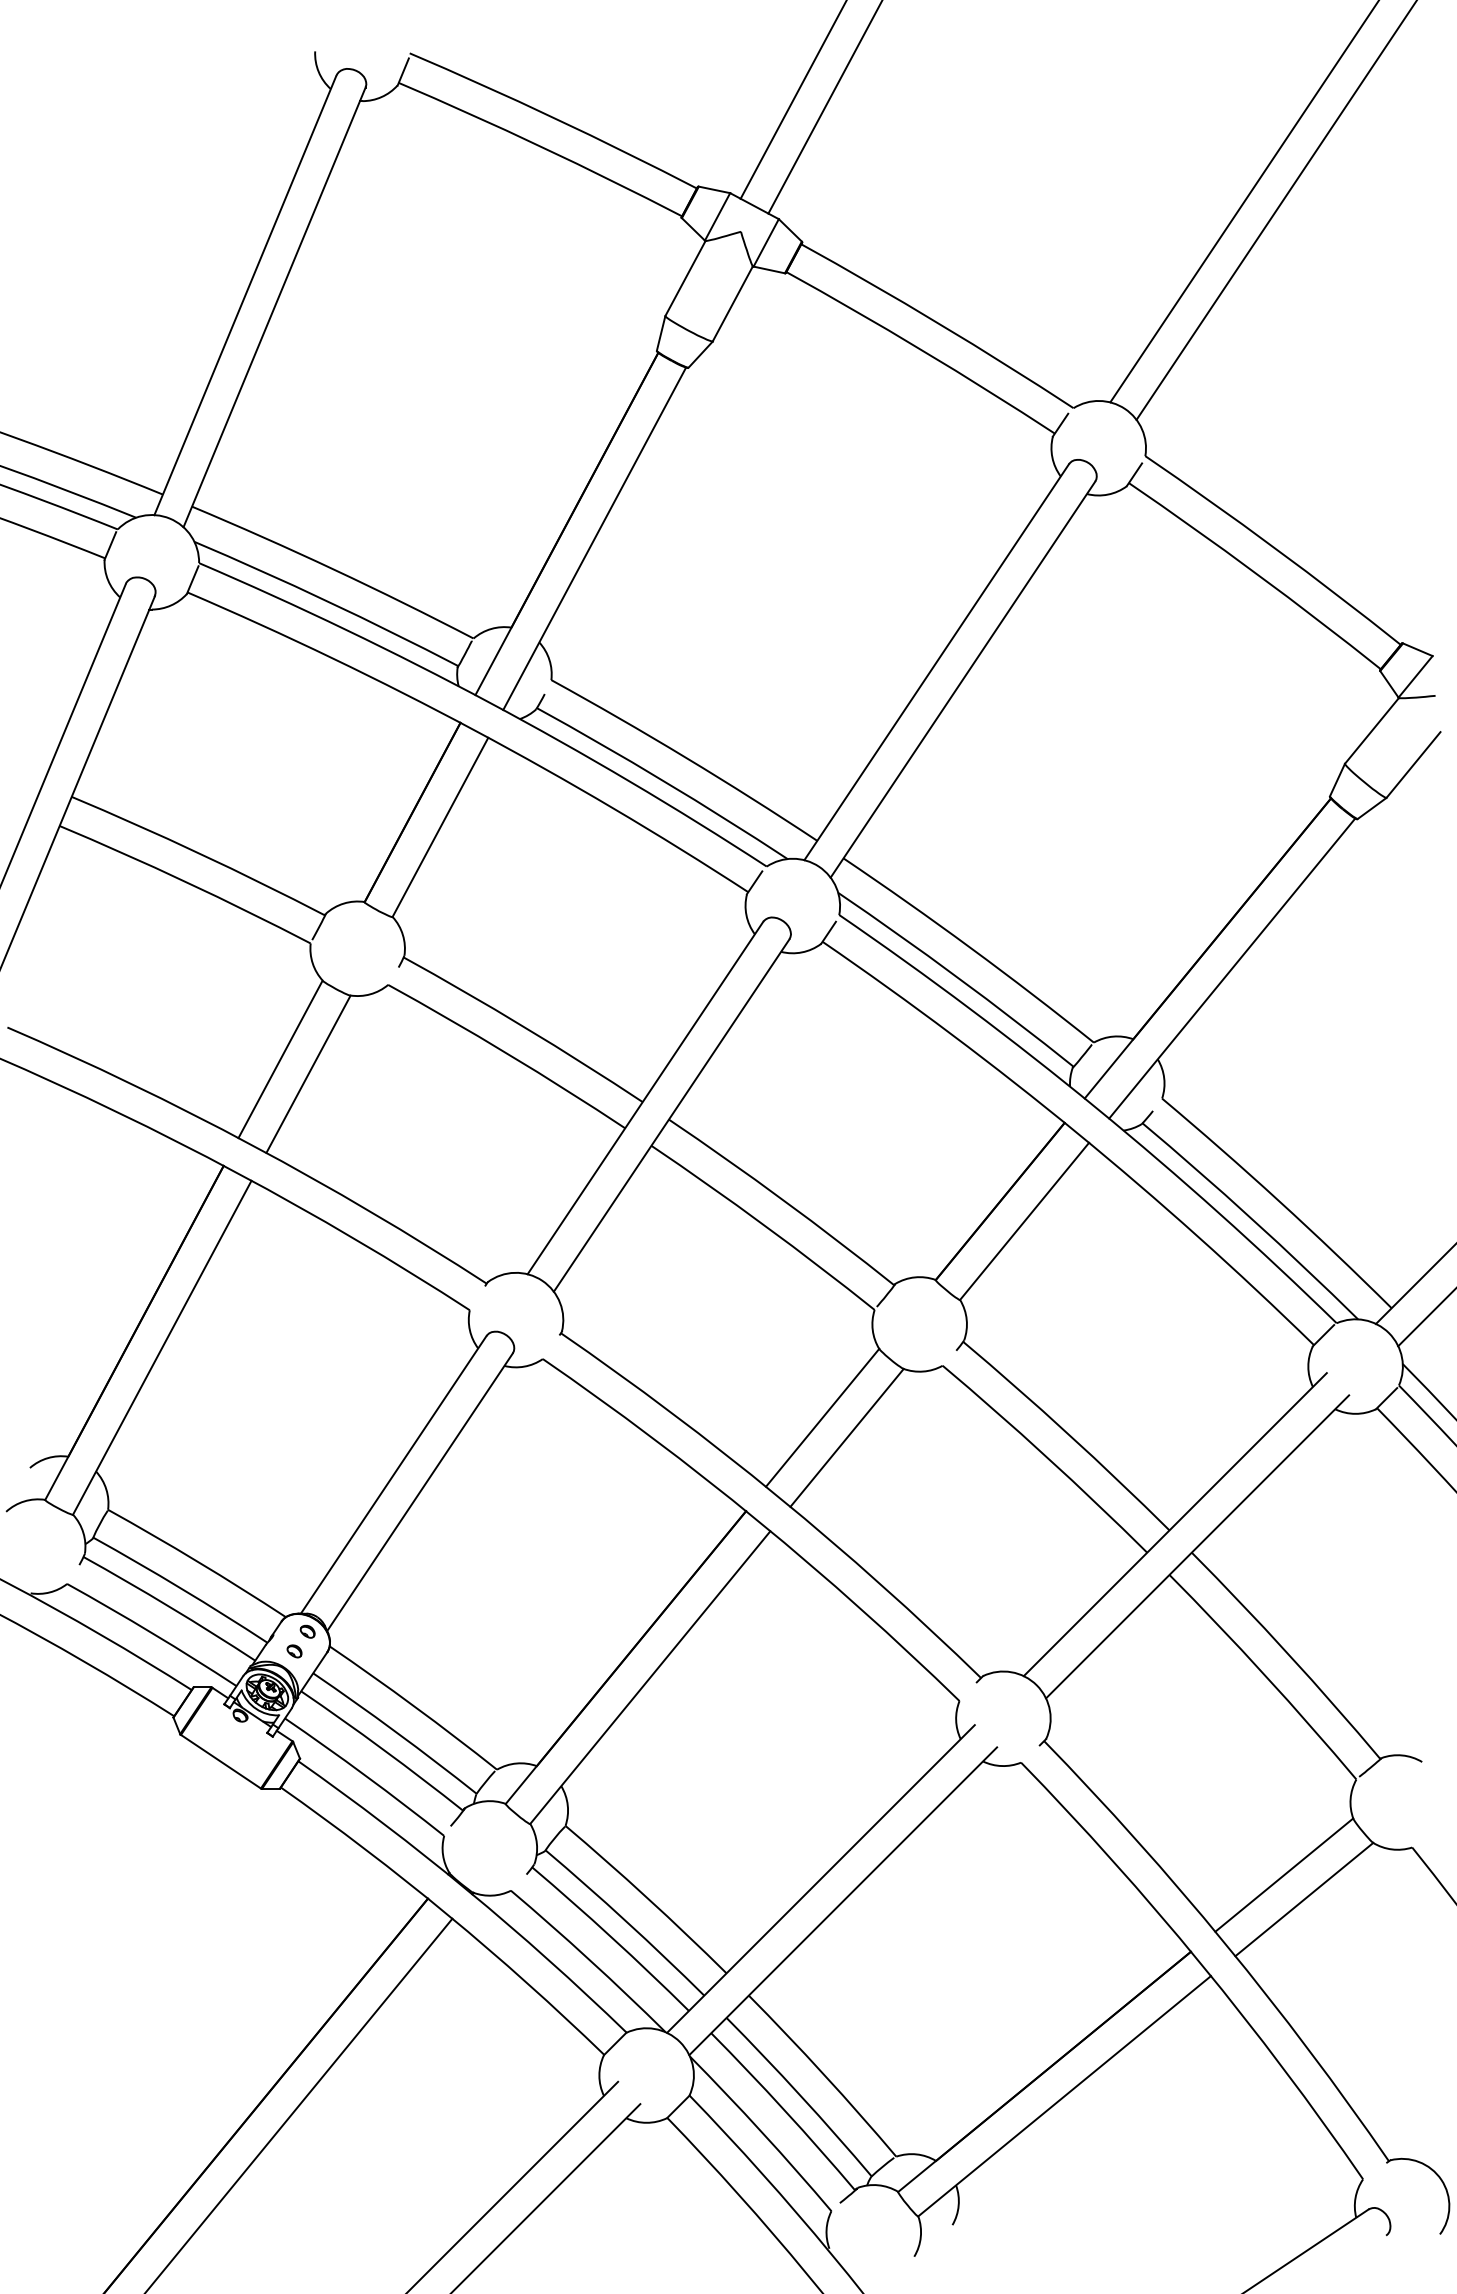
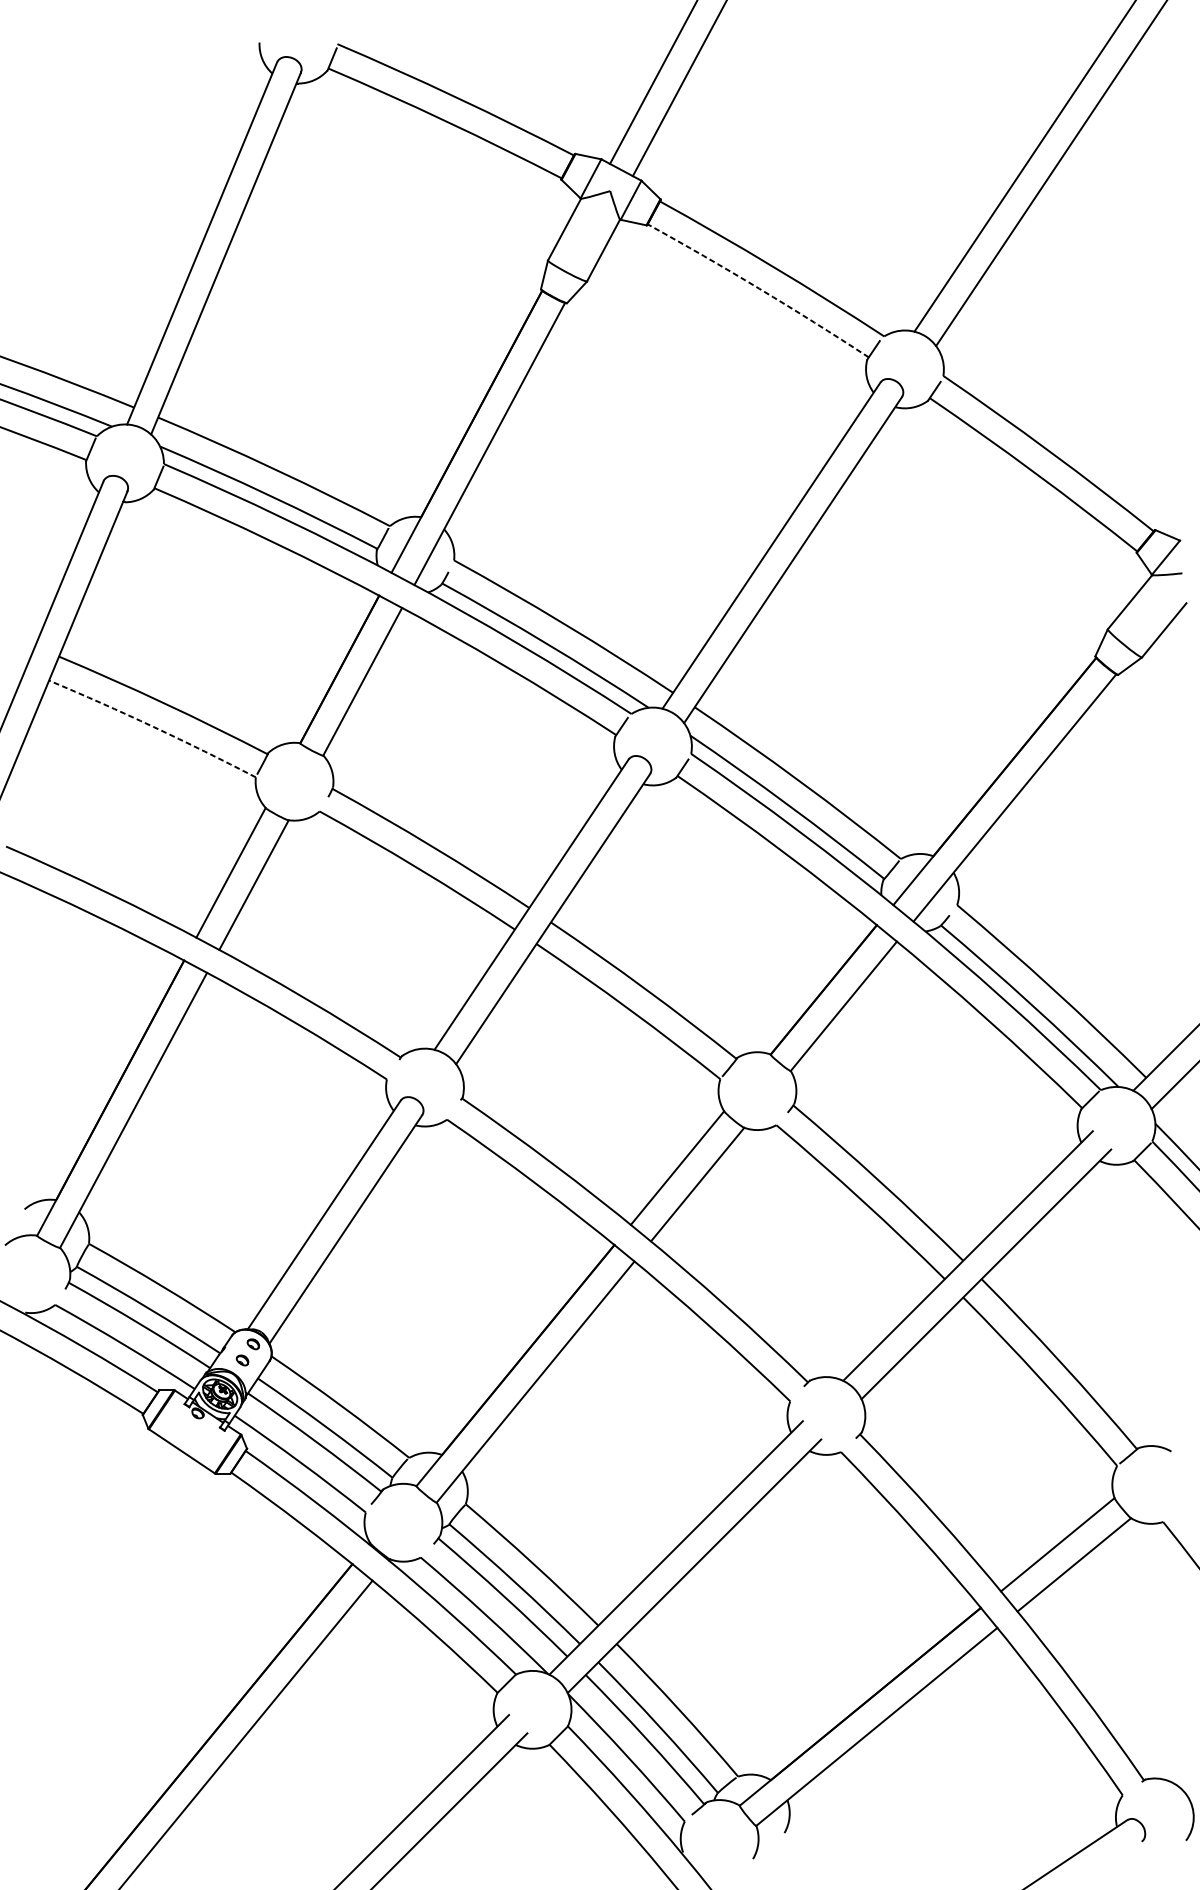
arc: (922, 350) -> (759, 288), solid -> dashed
arc: (186, 882) -> (153, 727), solid -> dashed

